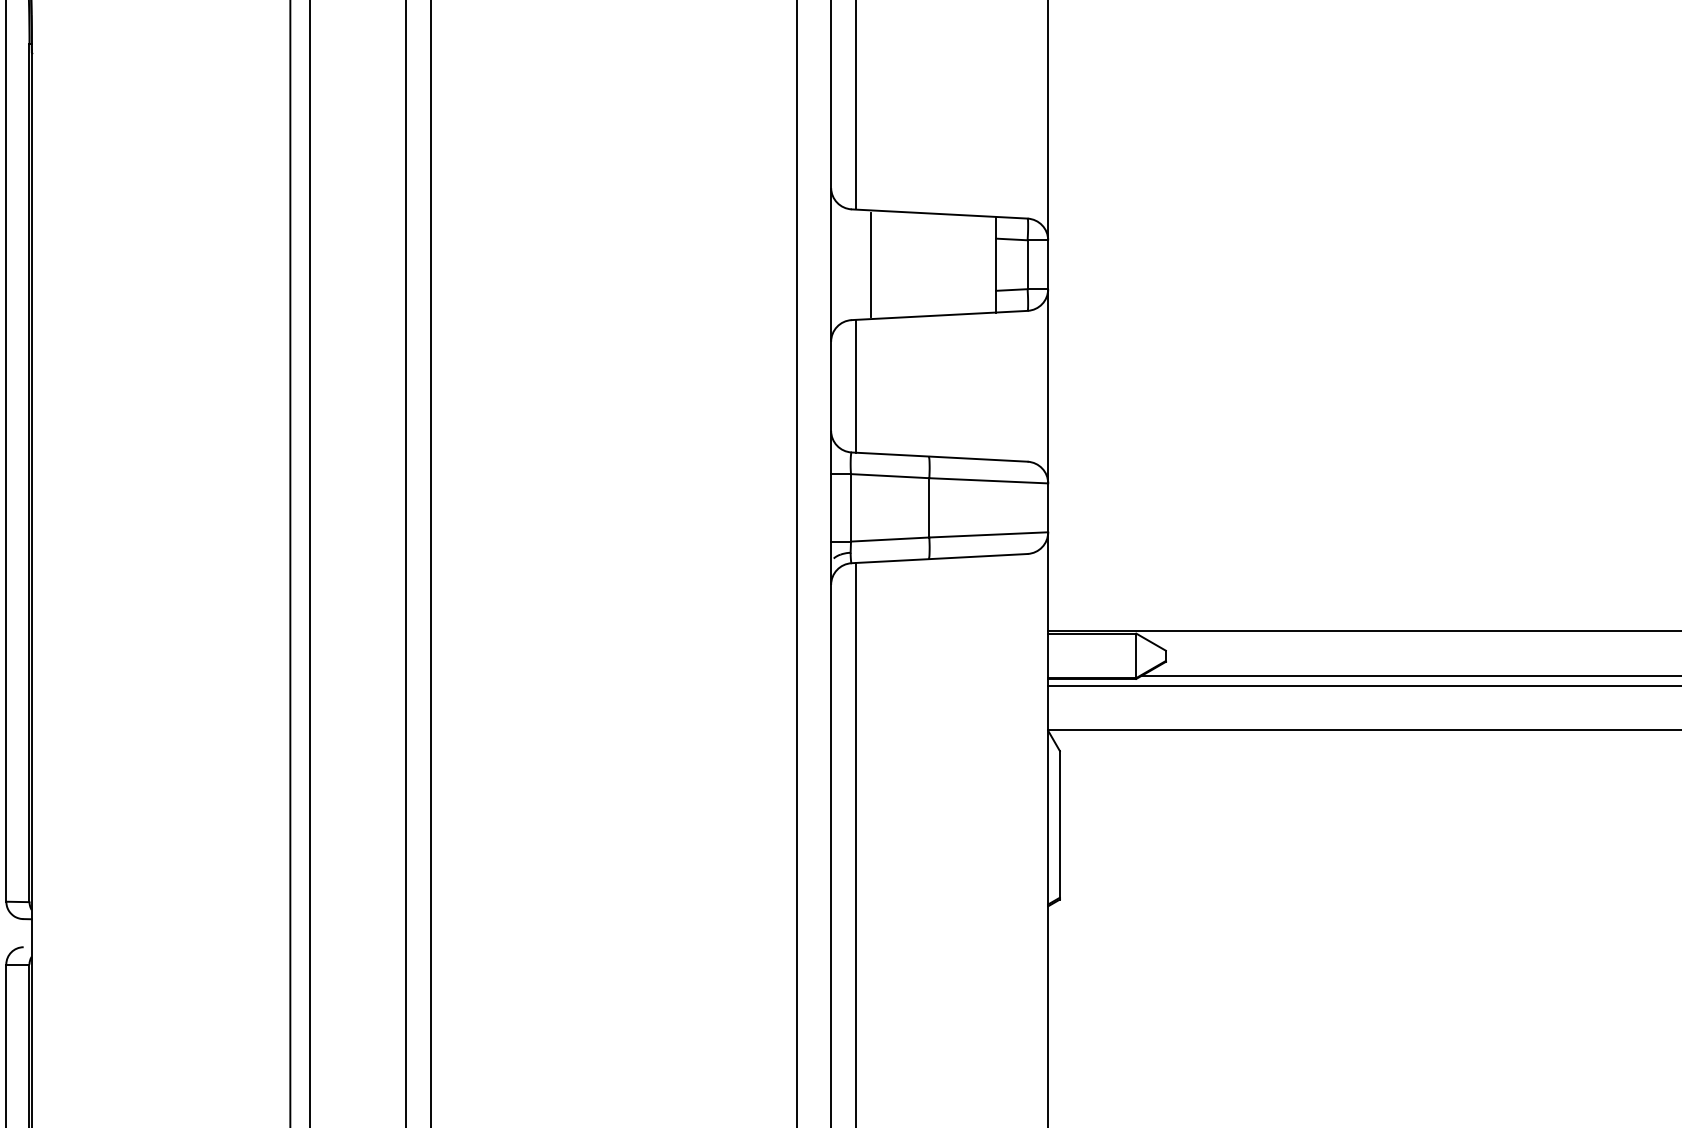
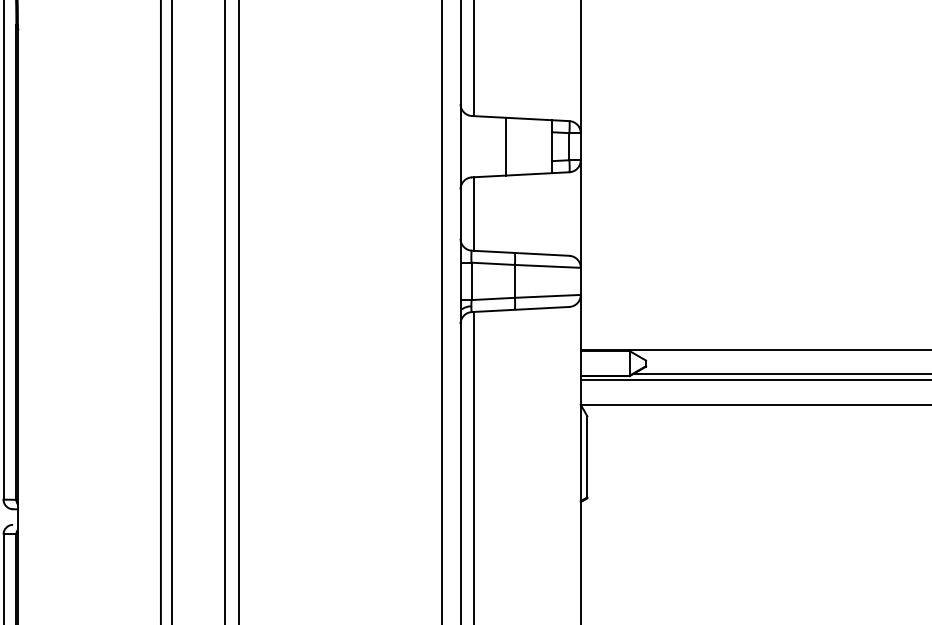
line: (870, 264) -> (506, 146), moved

